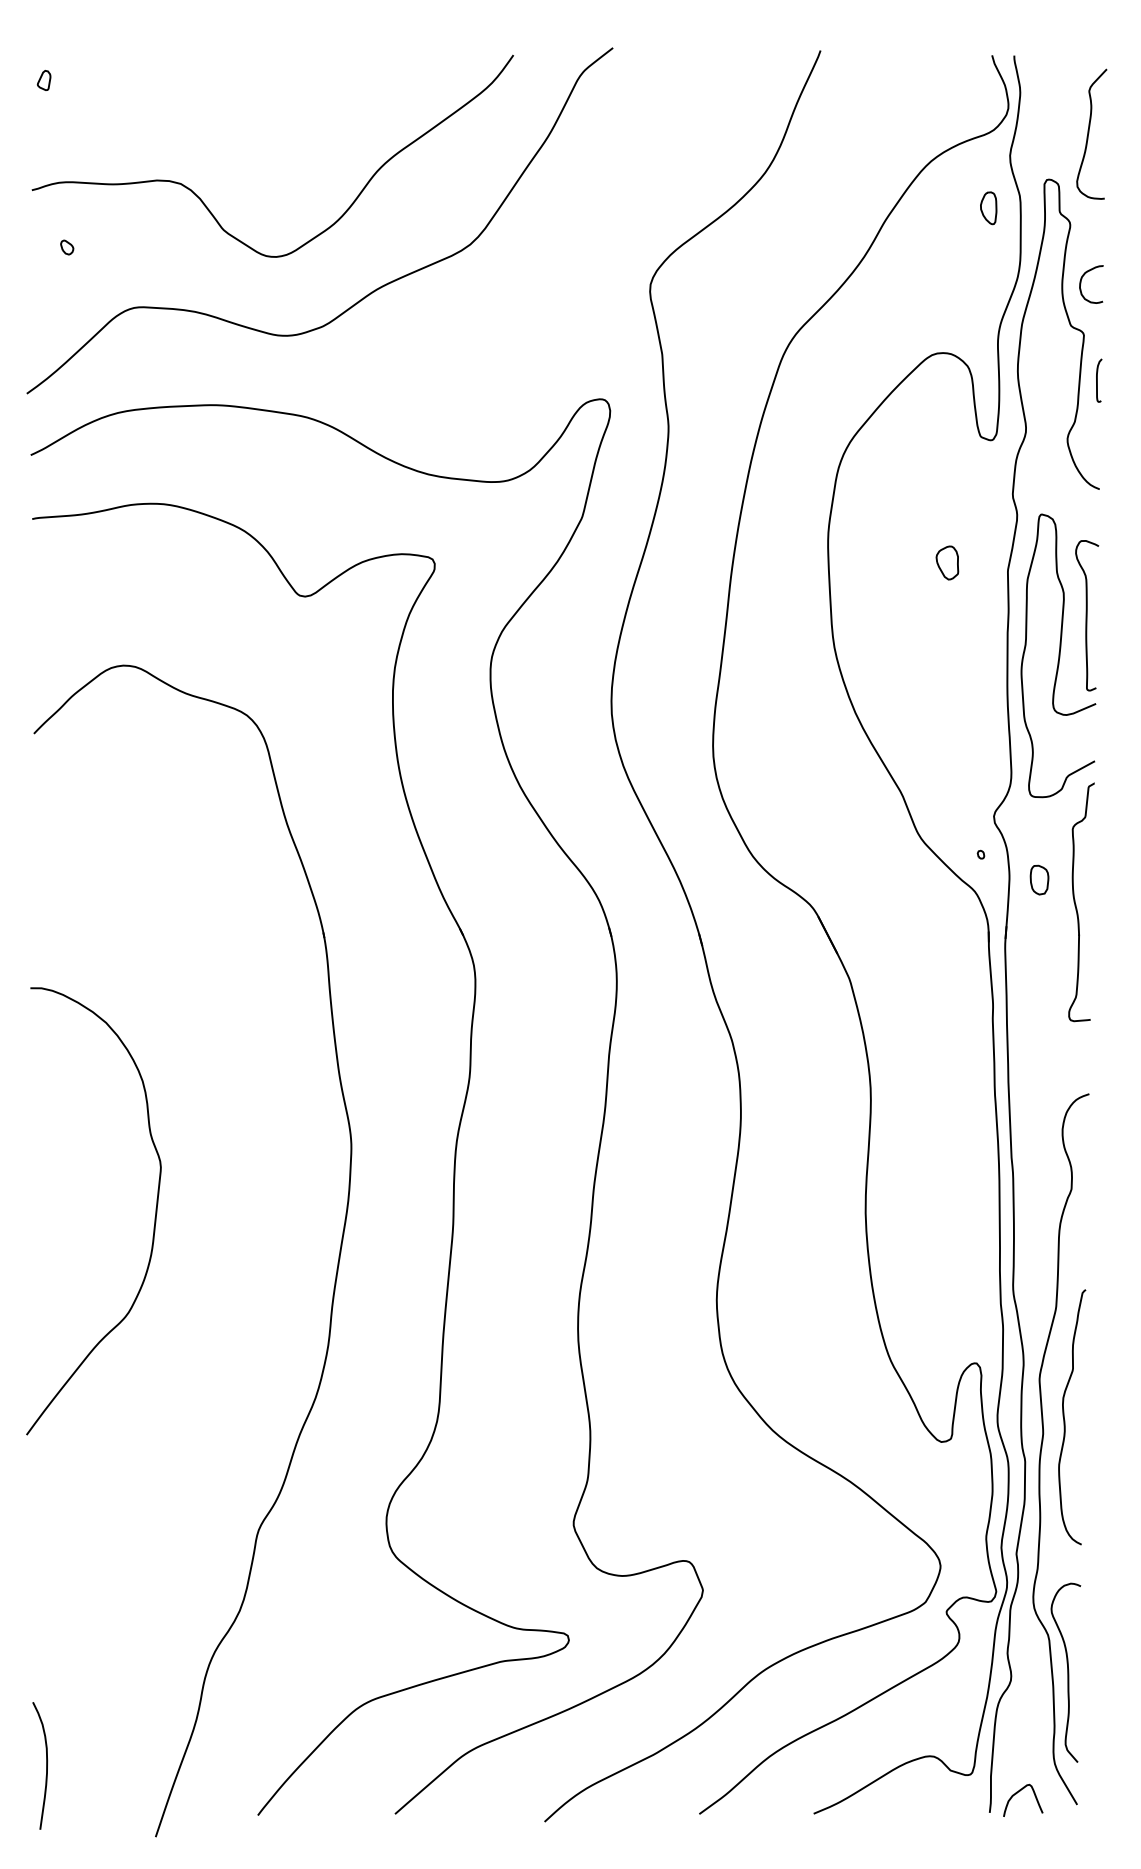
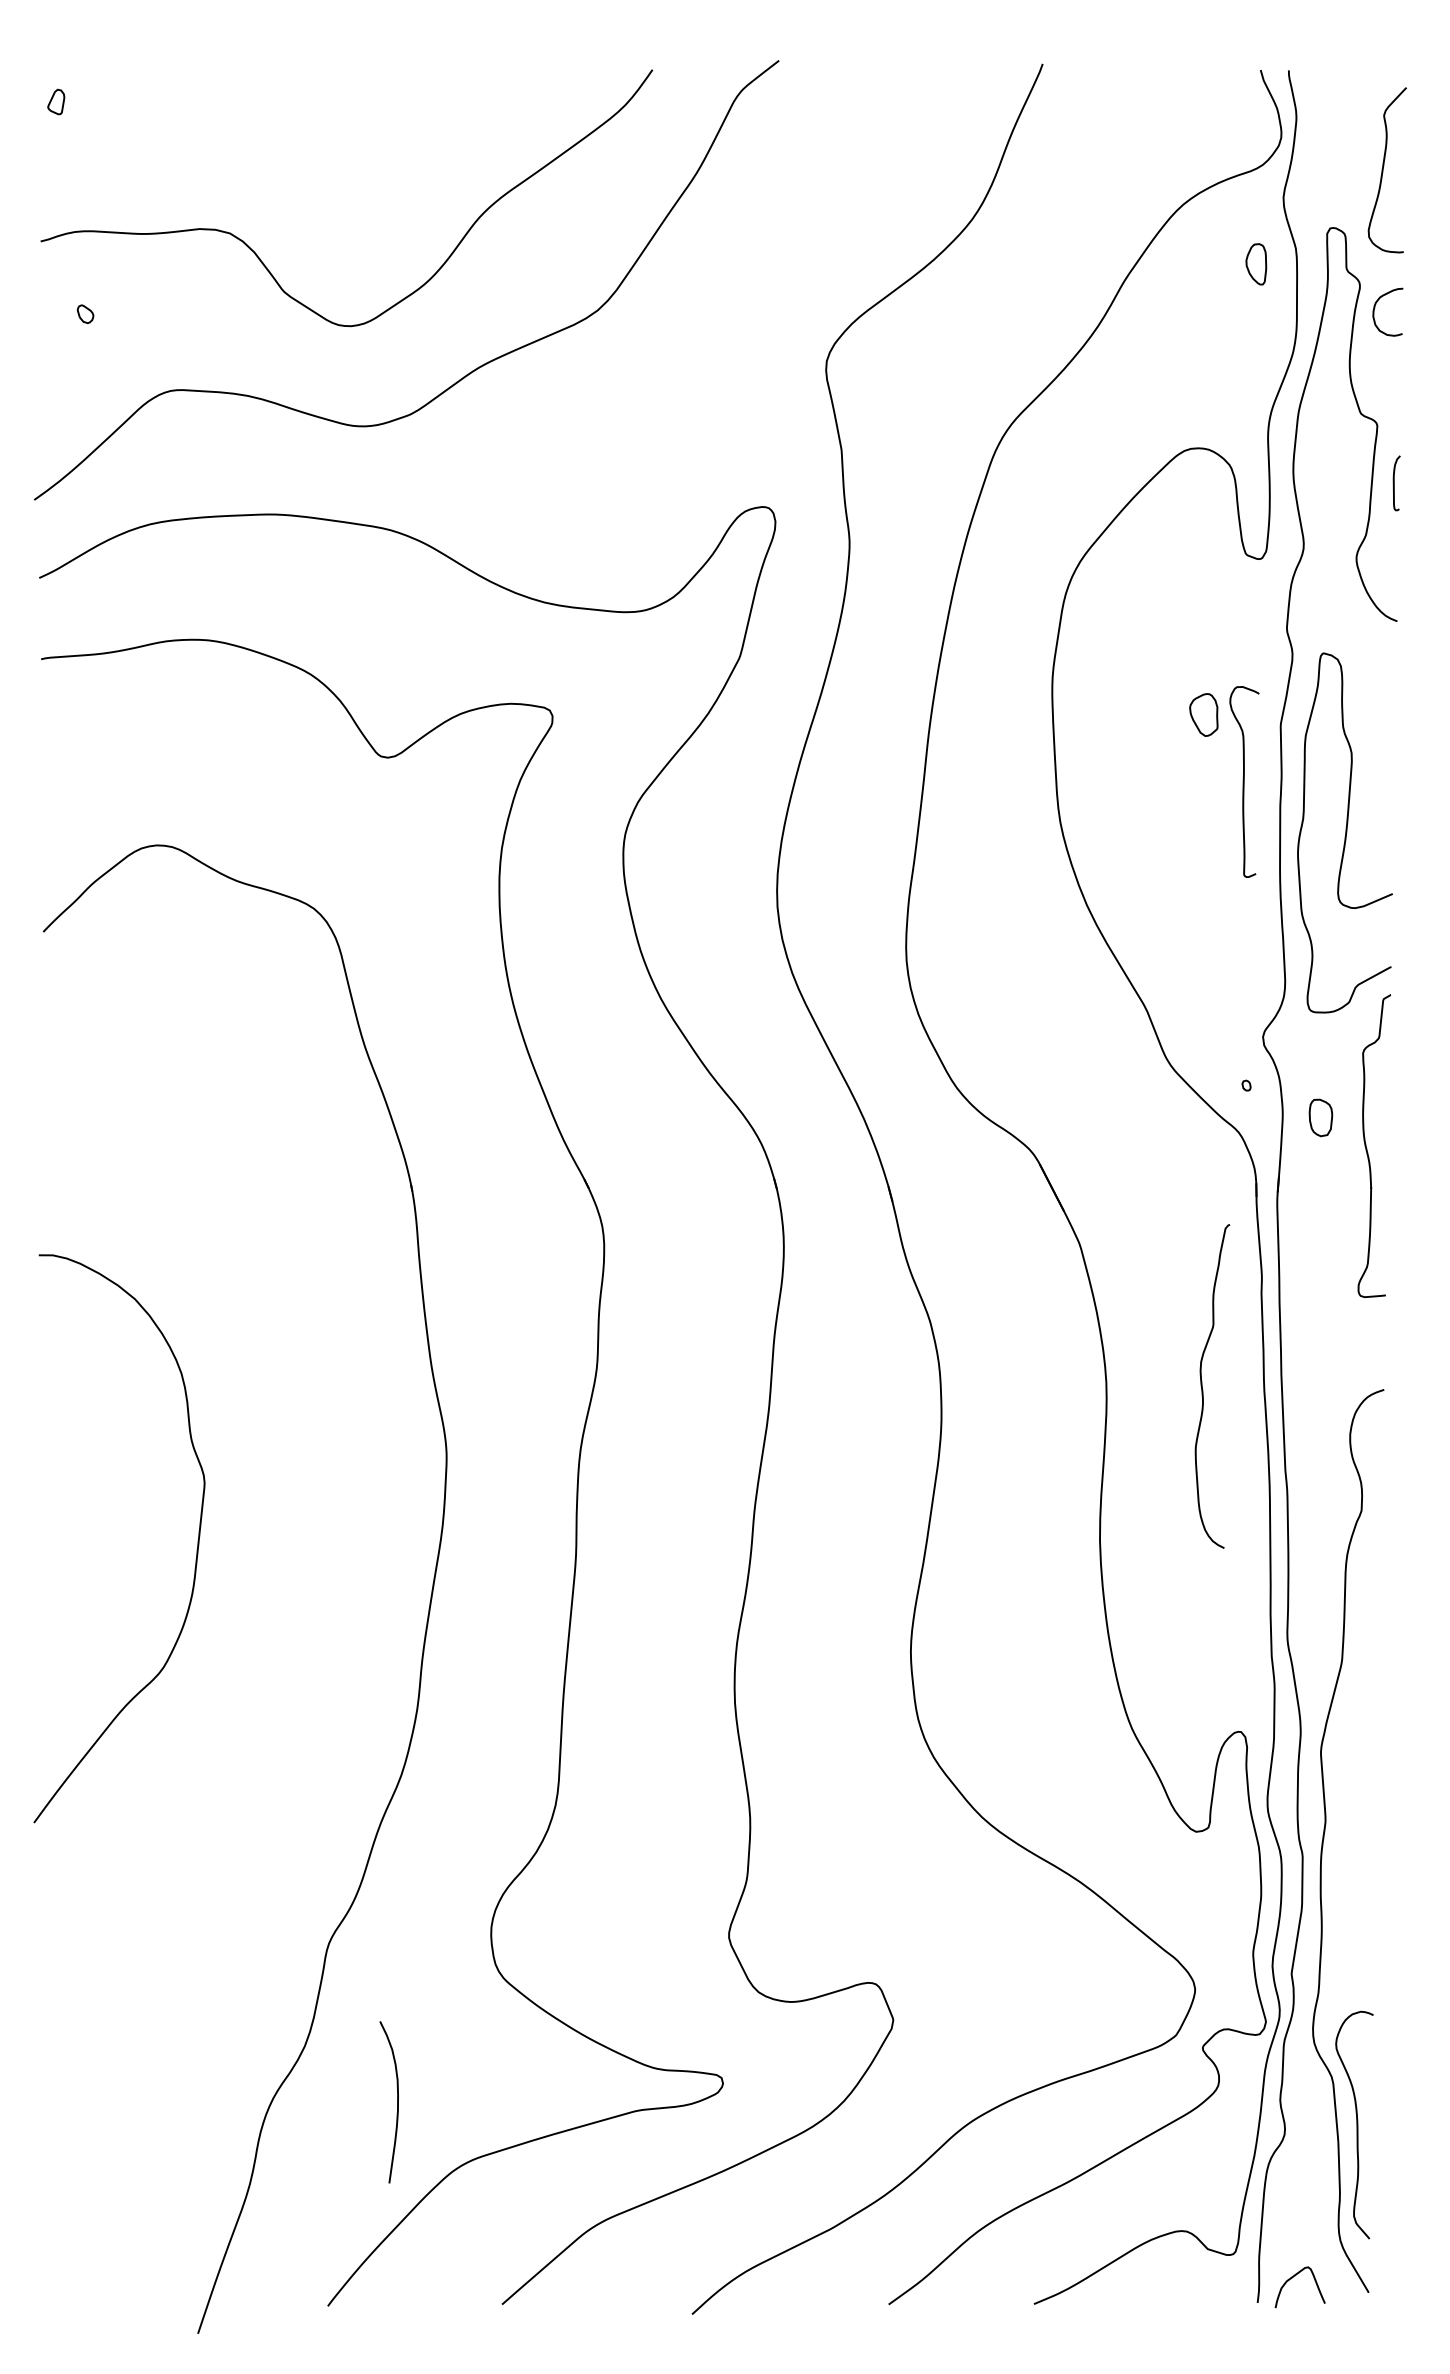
curve: (1081, 281) -> (1375, 308), moved
curve: (1087, 615) -> (1244, 781), moved
curve: (1065, 1419) -> (1203, 1389), moved
curve: (46, 1766) -> (397, 2102), moved

